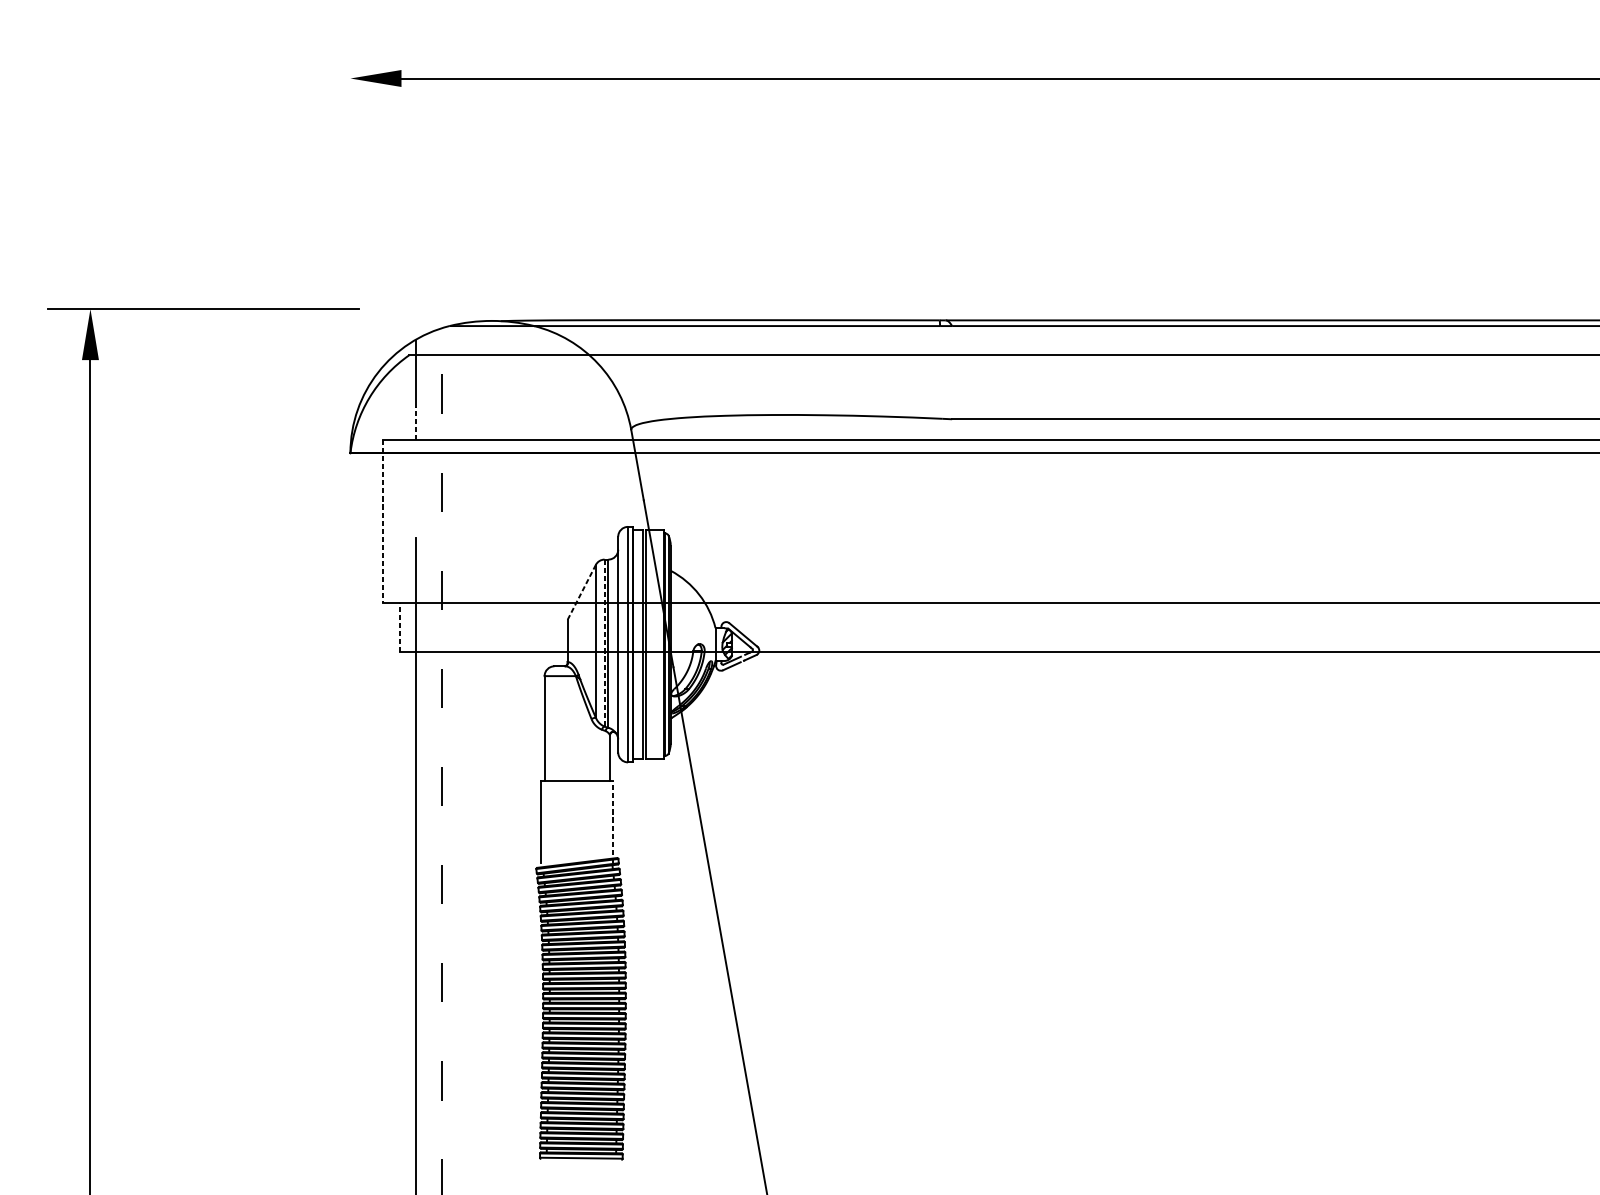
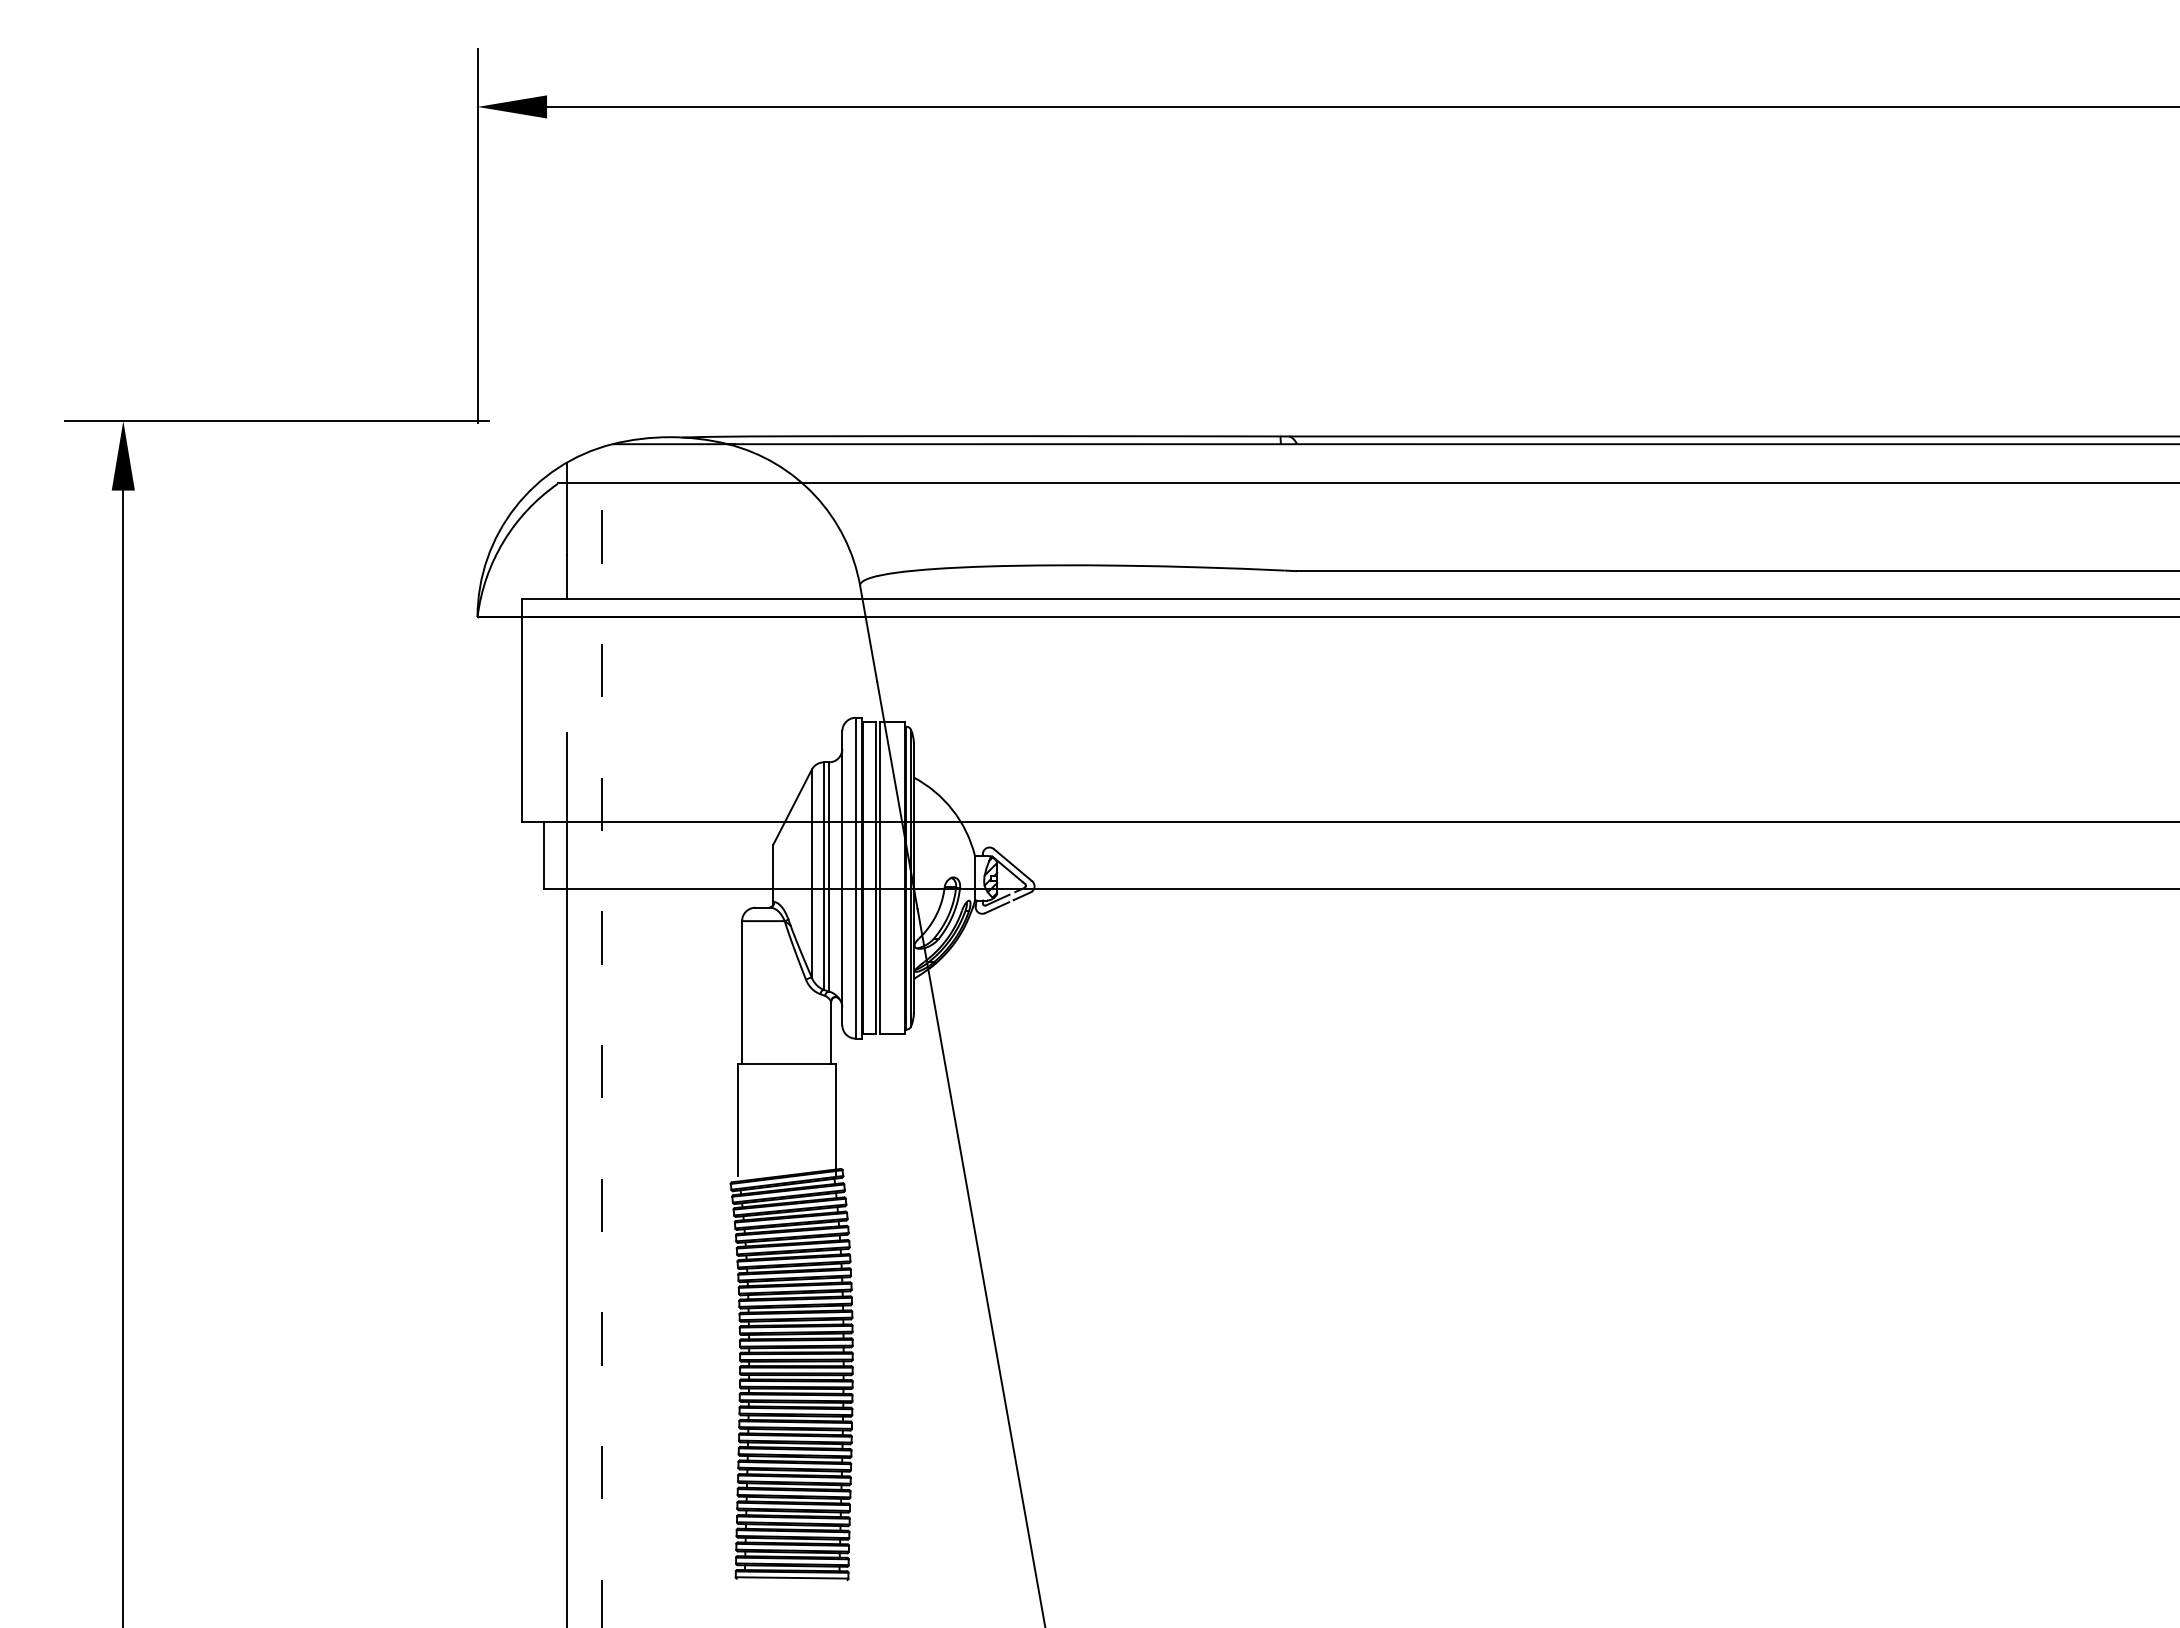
line: (350, 173) -> (477, 236), added
line: (415, 423) -> (566, 576), dashed -> solid
line: (383, 522) -> (522, 711), dashed -> solid
line: (581, 592) -> (792, 807), dashed -> solid
line: (399, 627) -> (544, 855), dashed -> solid
line: (604, 643) -> (823, 876), dashed -> solid
line: (613, 821) -> (835, 1119), dashed -> solid

